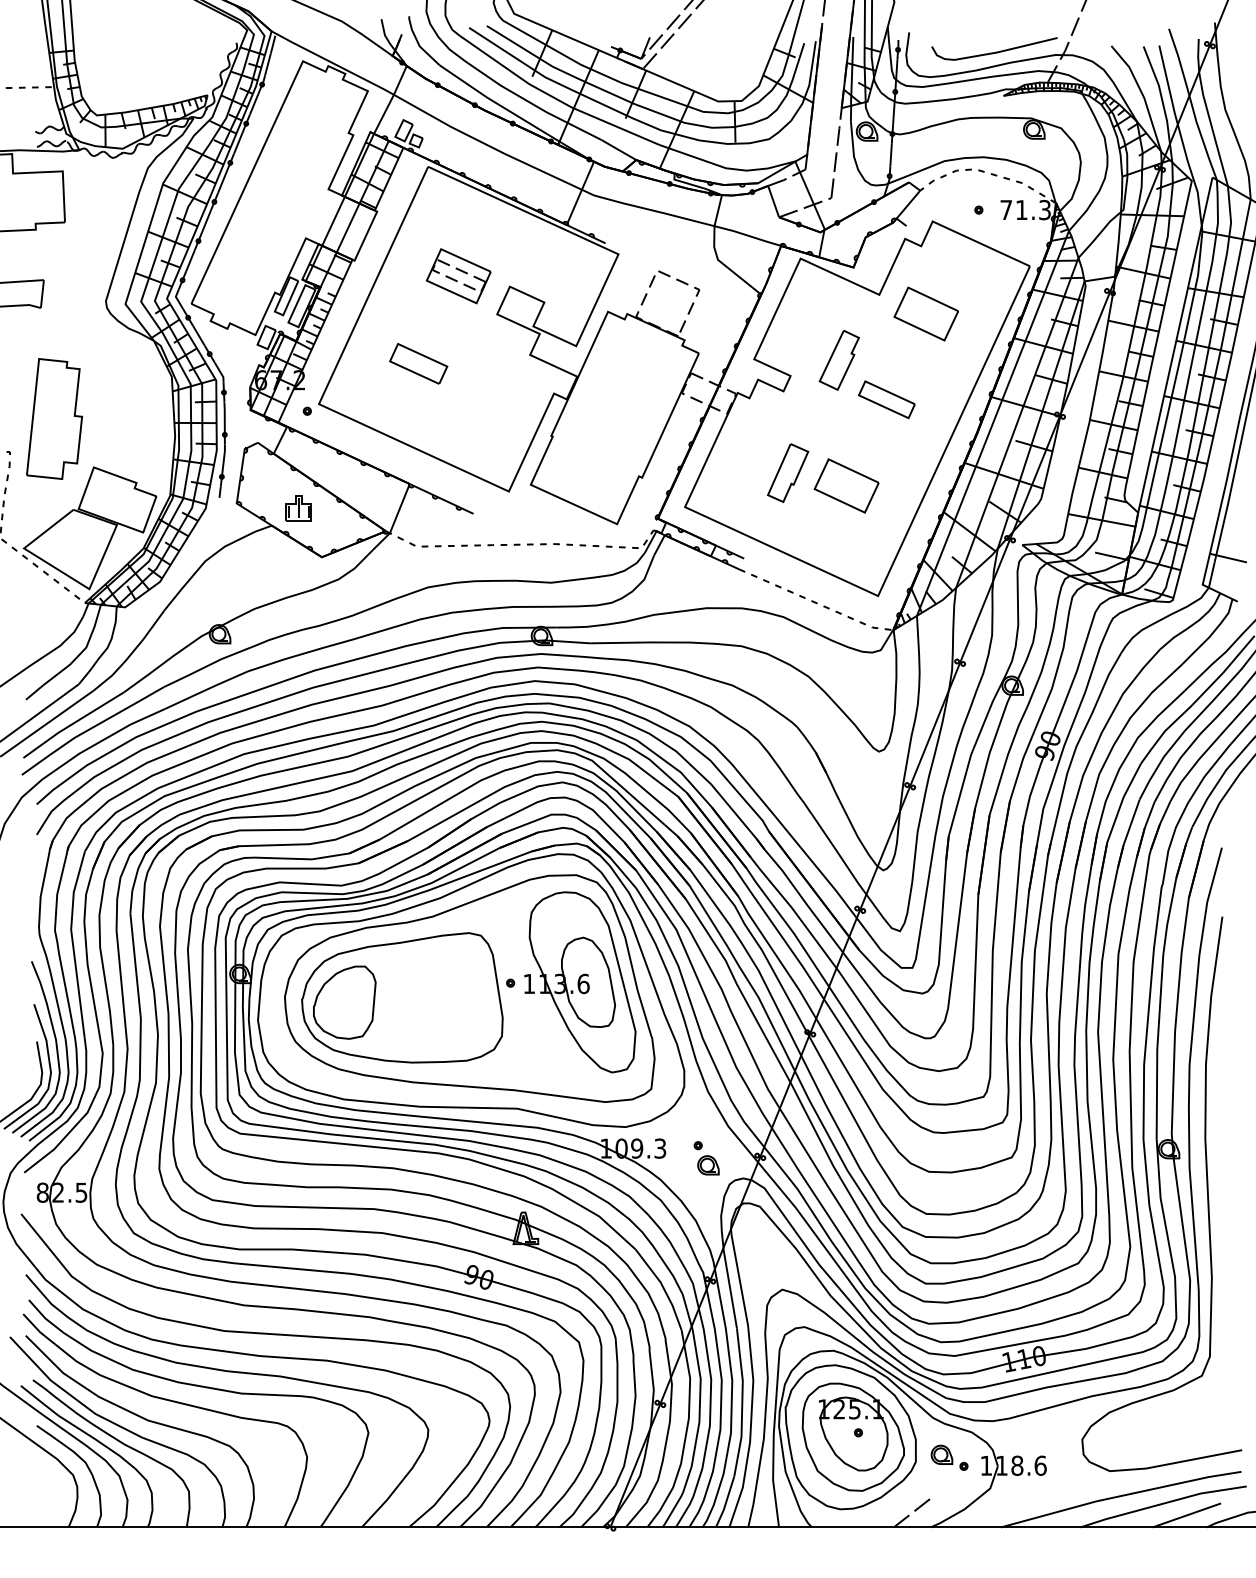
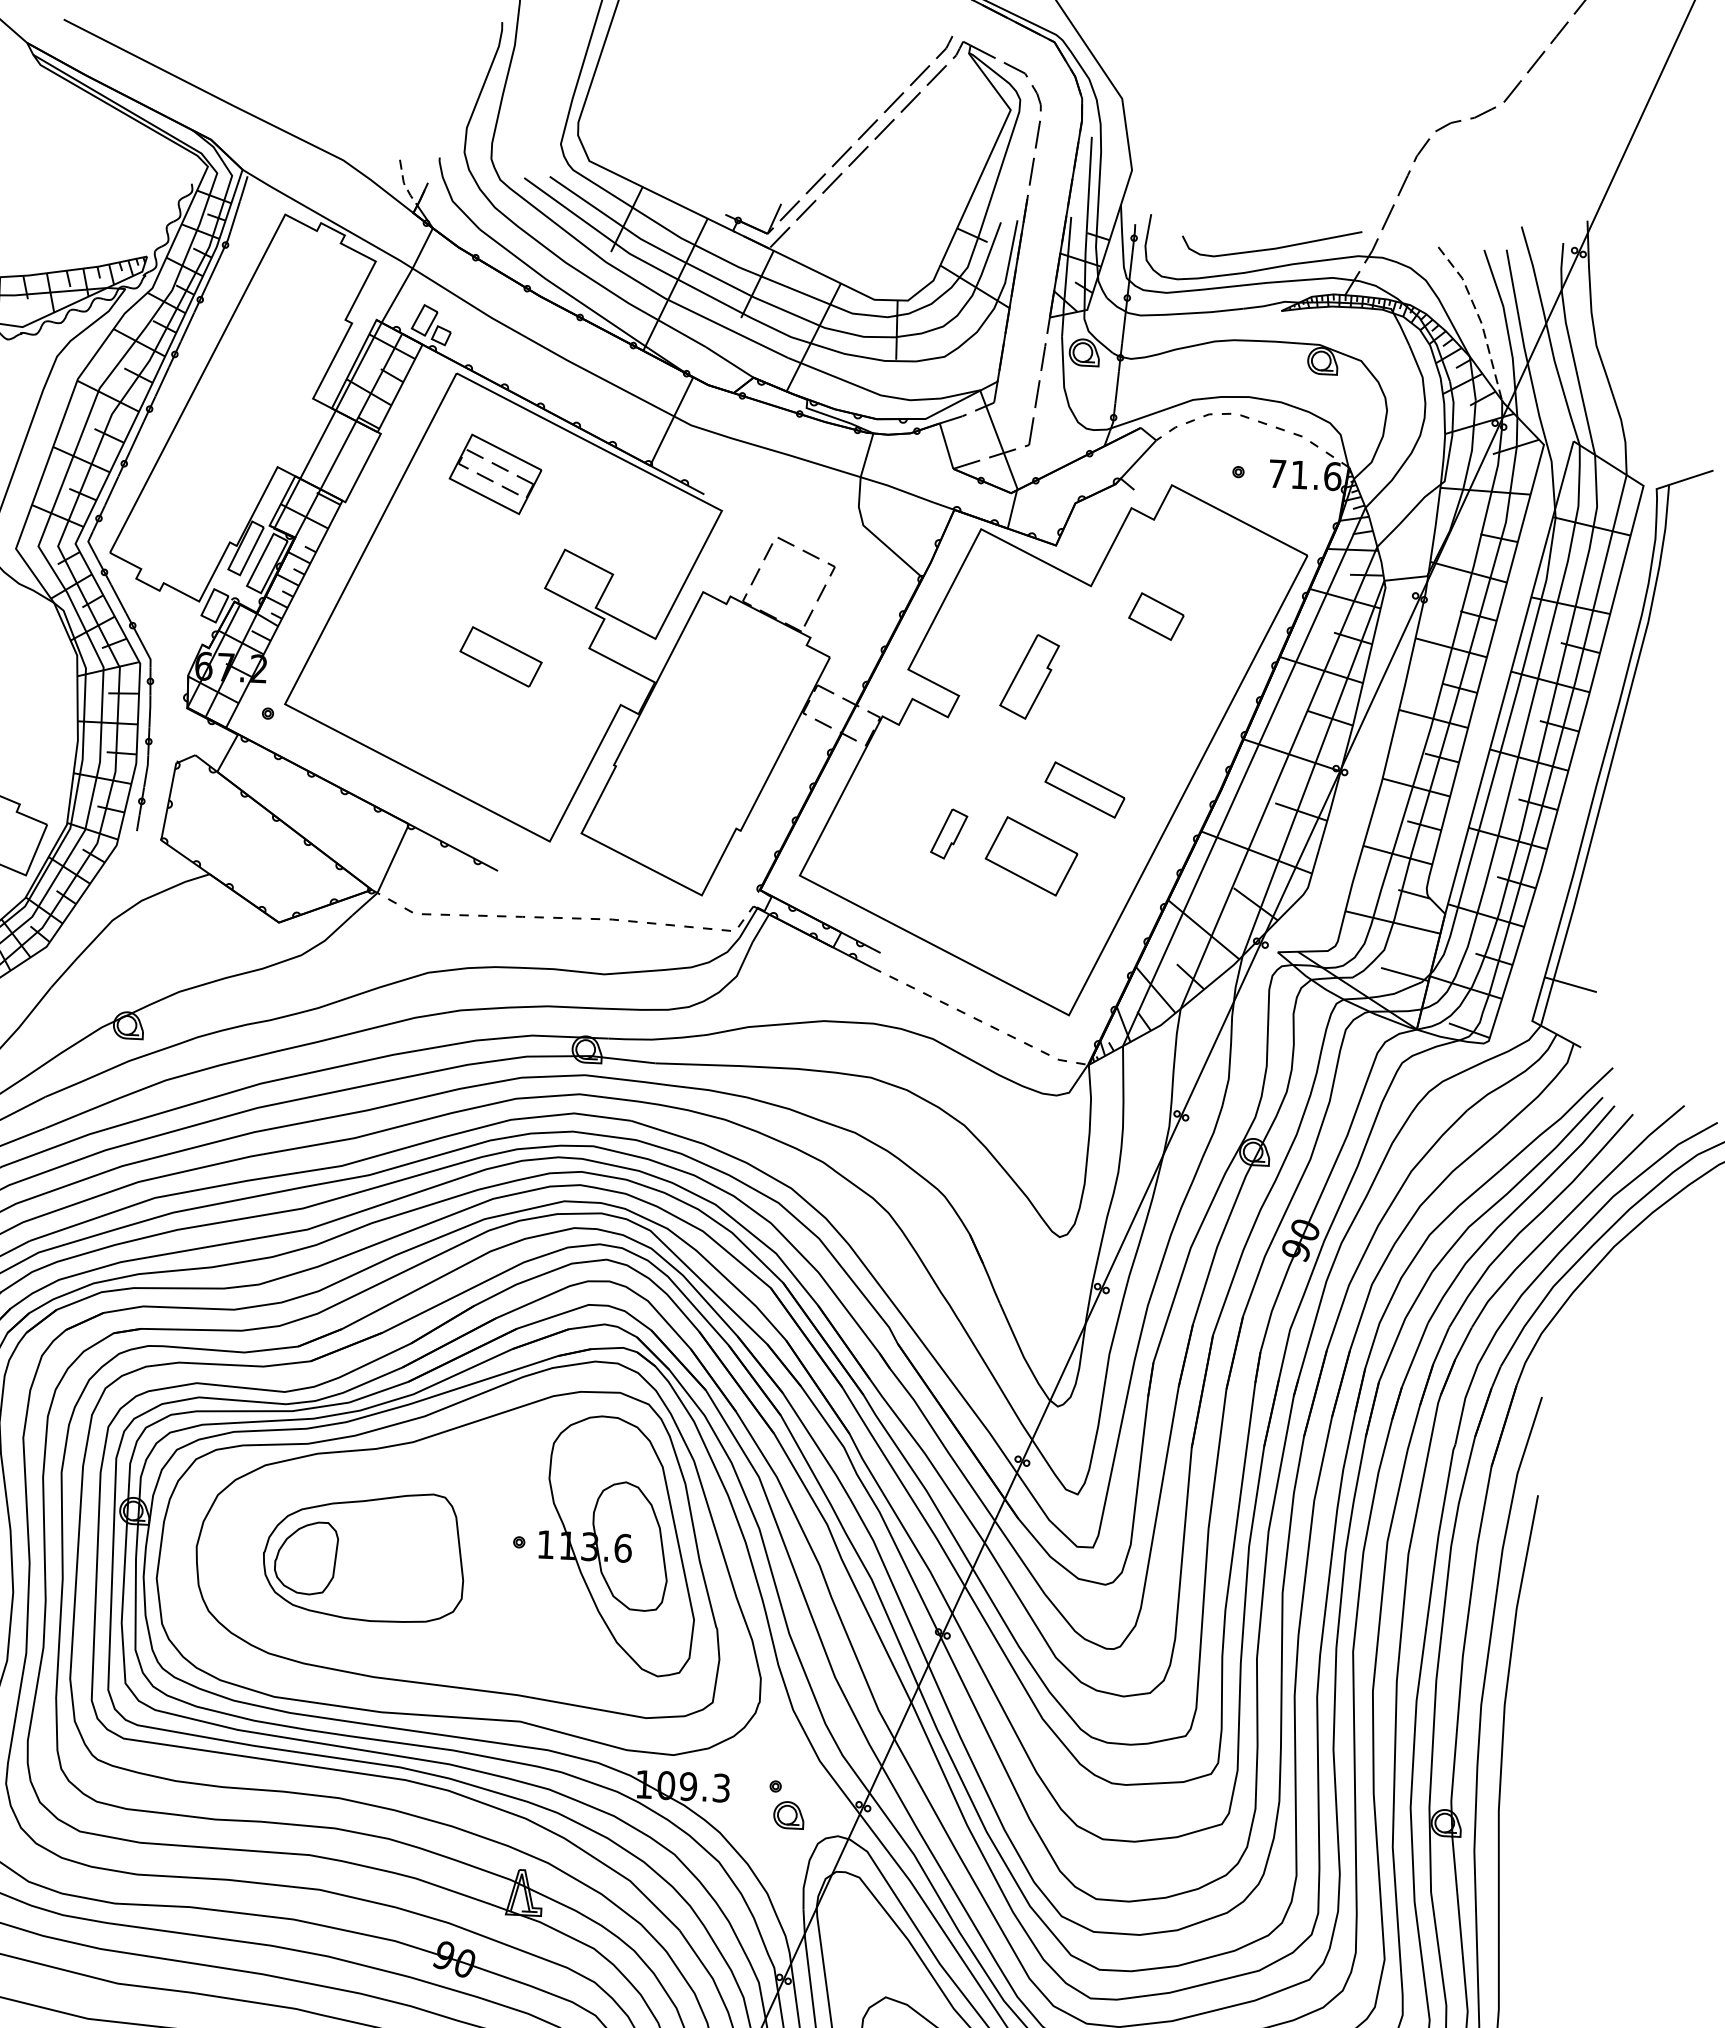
line: (385, 36) -> (404, 184), solid -> dashed
line: (1143, 95) -> (1480, 319), solid -> dashed
text: (1045, 209) -> (1333, 475), 71.3 -> 71.6
part: (458, 276) -> (495, 474), moved
part: (925, 313) -> (1155, 615), size x0.6
part: (418, 363) -> (500, 656), moved
part: (886, 399) -> (1084, 789), moved
part: (788, 472) -> (949, 833), size x0.6
part: (298, 508) -> (248, 851), removed
part: (402, 997) -> (364, 1555), size x0.7

